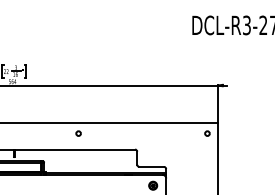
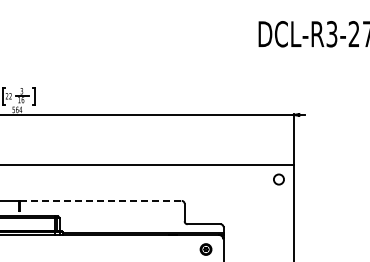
circle: (78, 133) -> (105, 179), removed
circle: (207, 133) -> (278, 179), size x1.6
line: (74, 149) -> (100, 200), solid -> dashed

